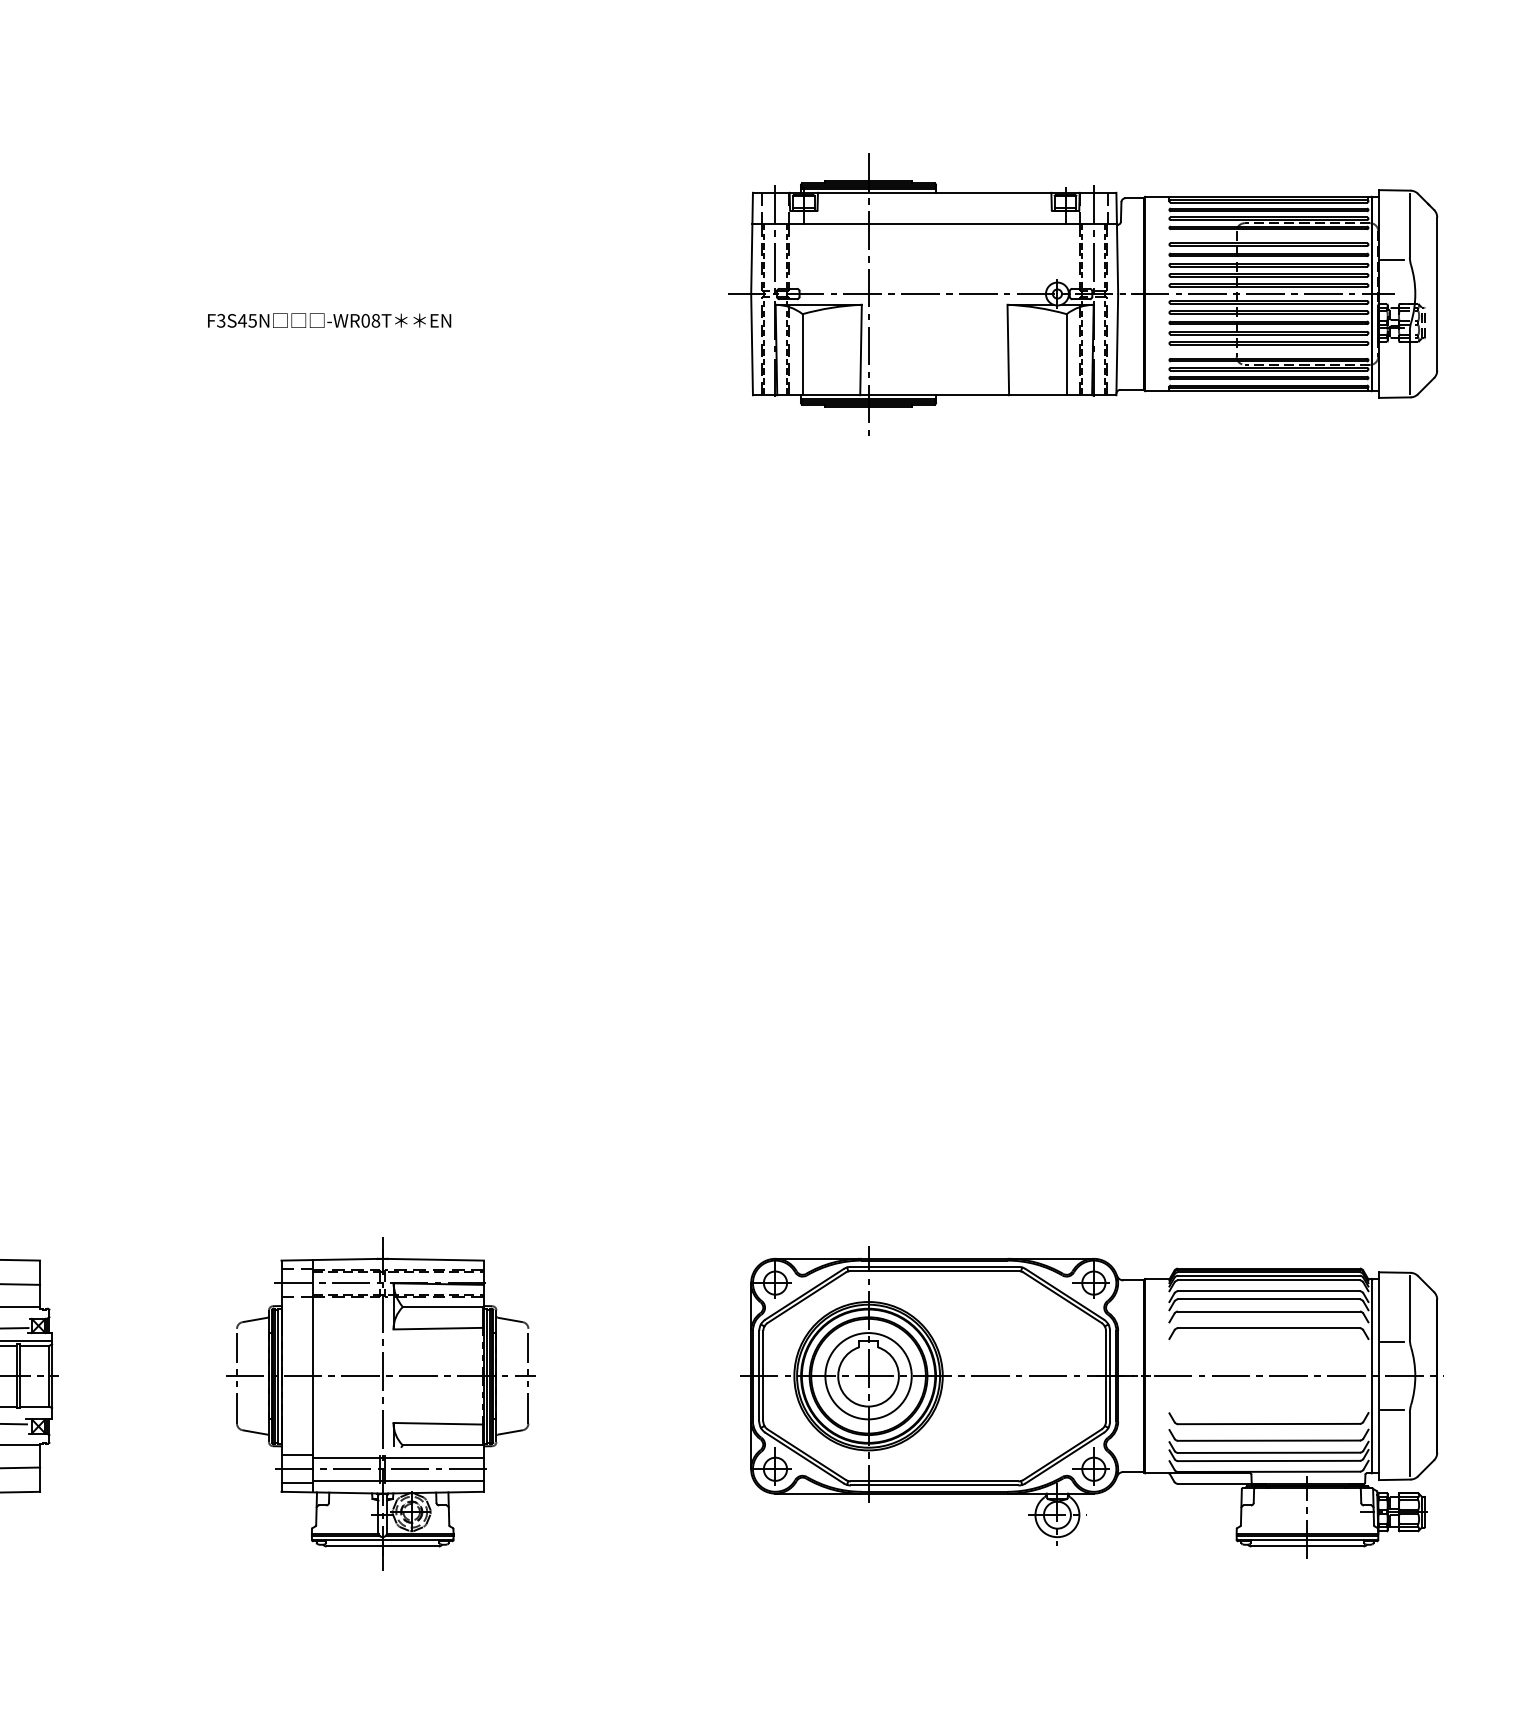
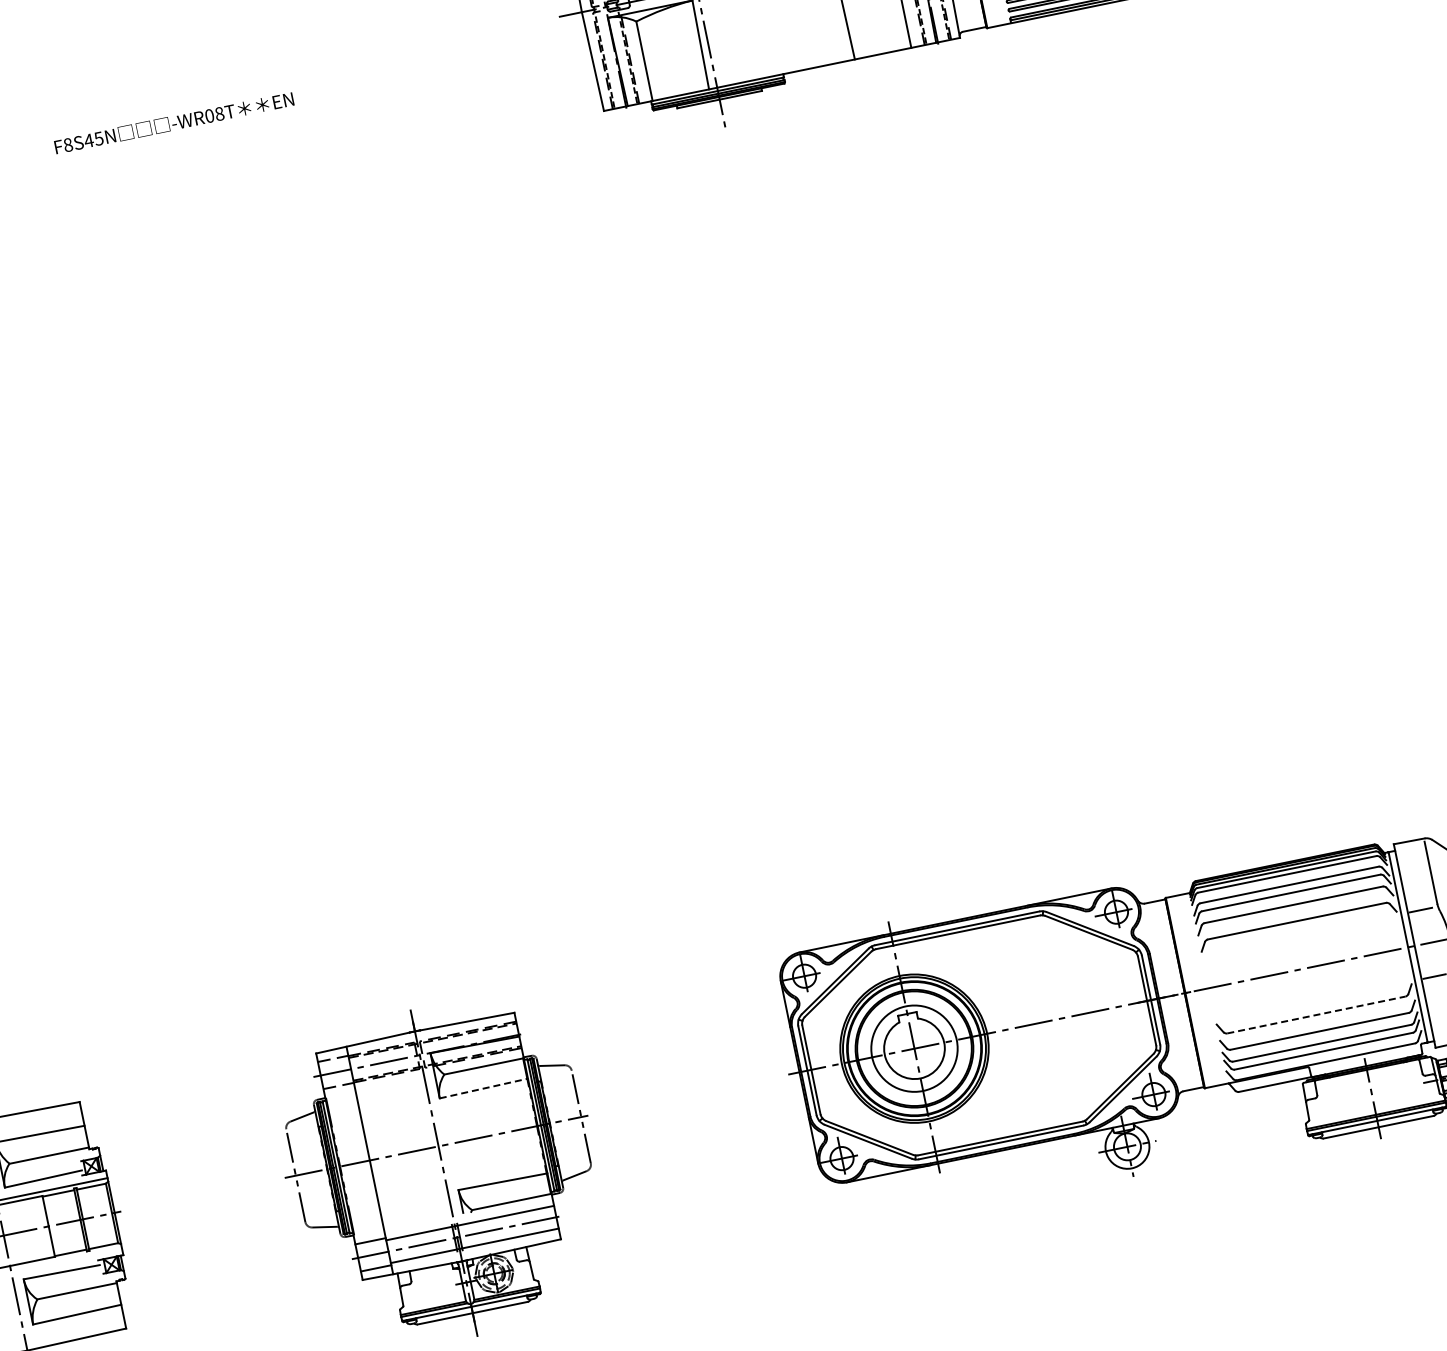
text: (221, 320) -> (68, 144), F3S45N -> F8S45N
line: (439, 1328) -> (484, 1088), solid -> dashed
line: (1269, 1424) -> (1316, 1015), solid -> dashed

